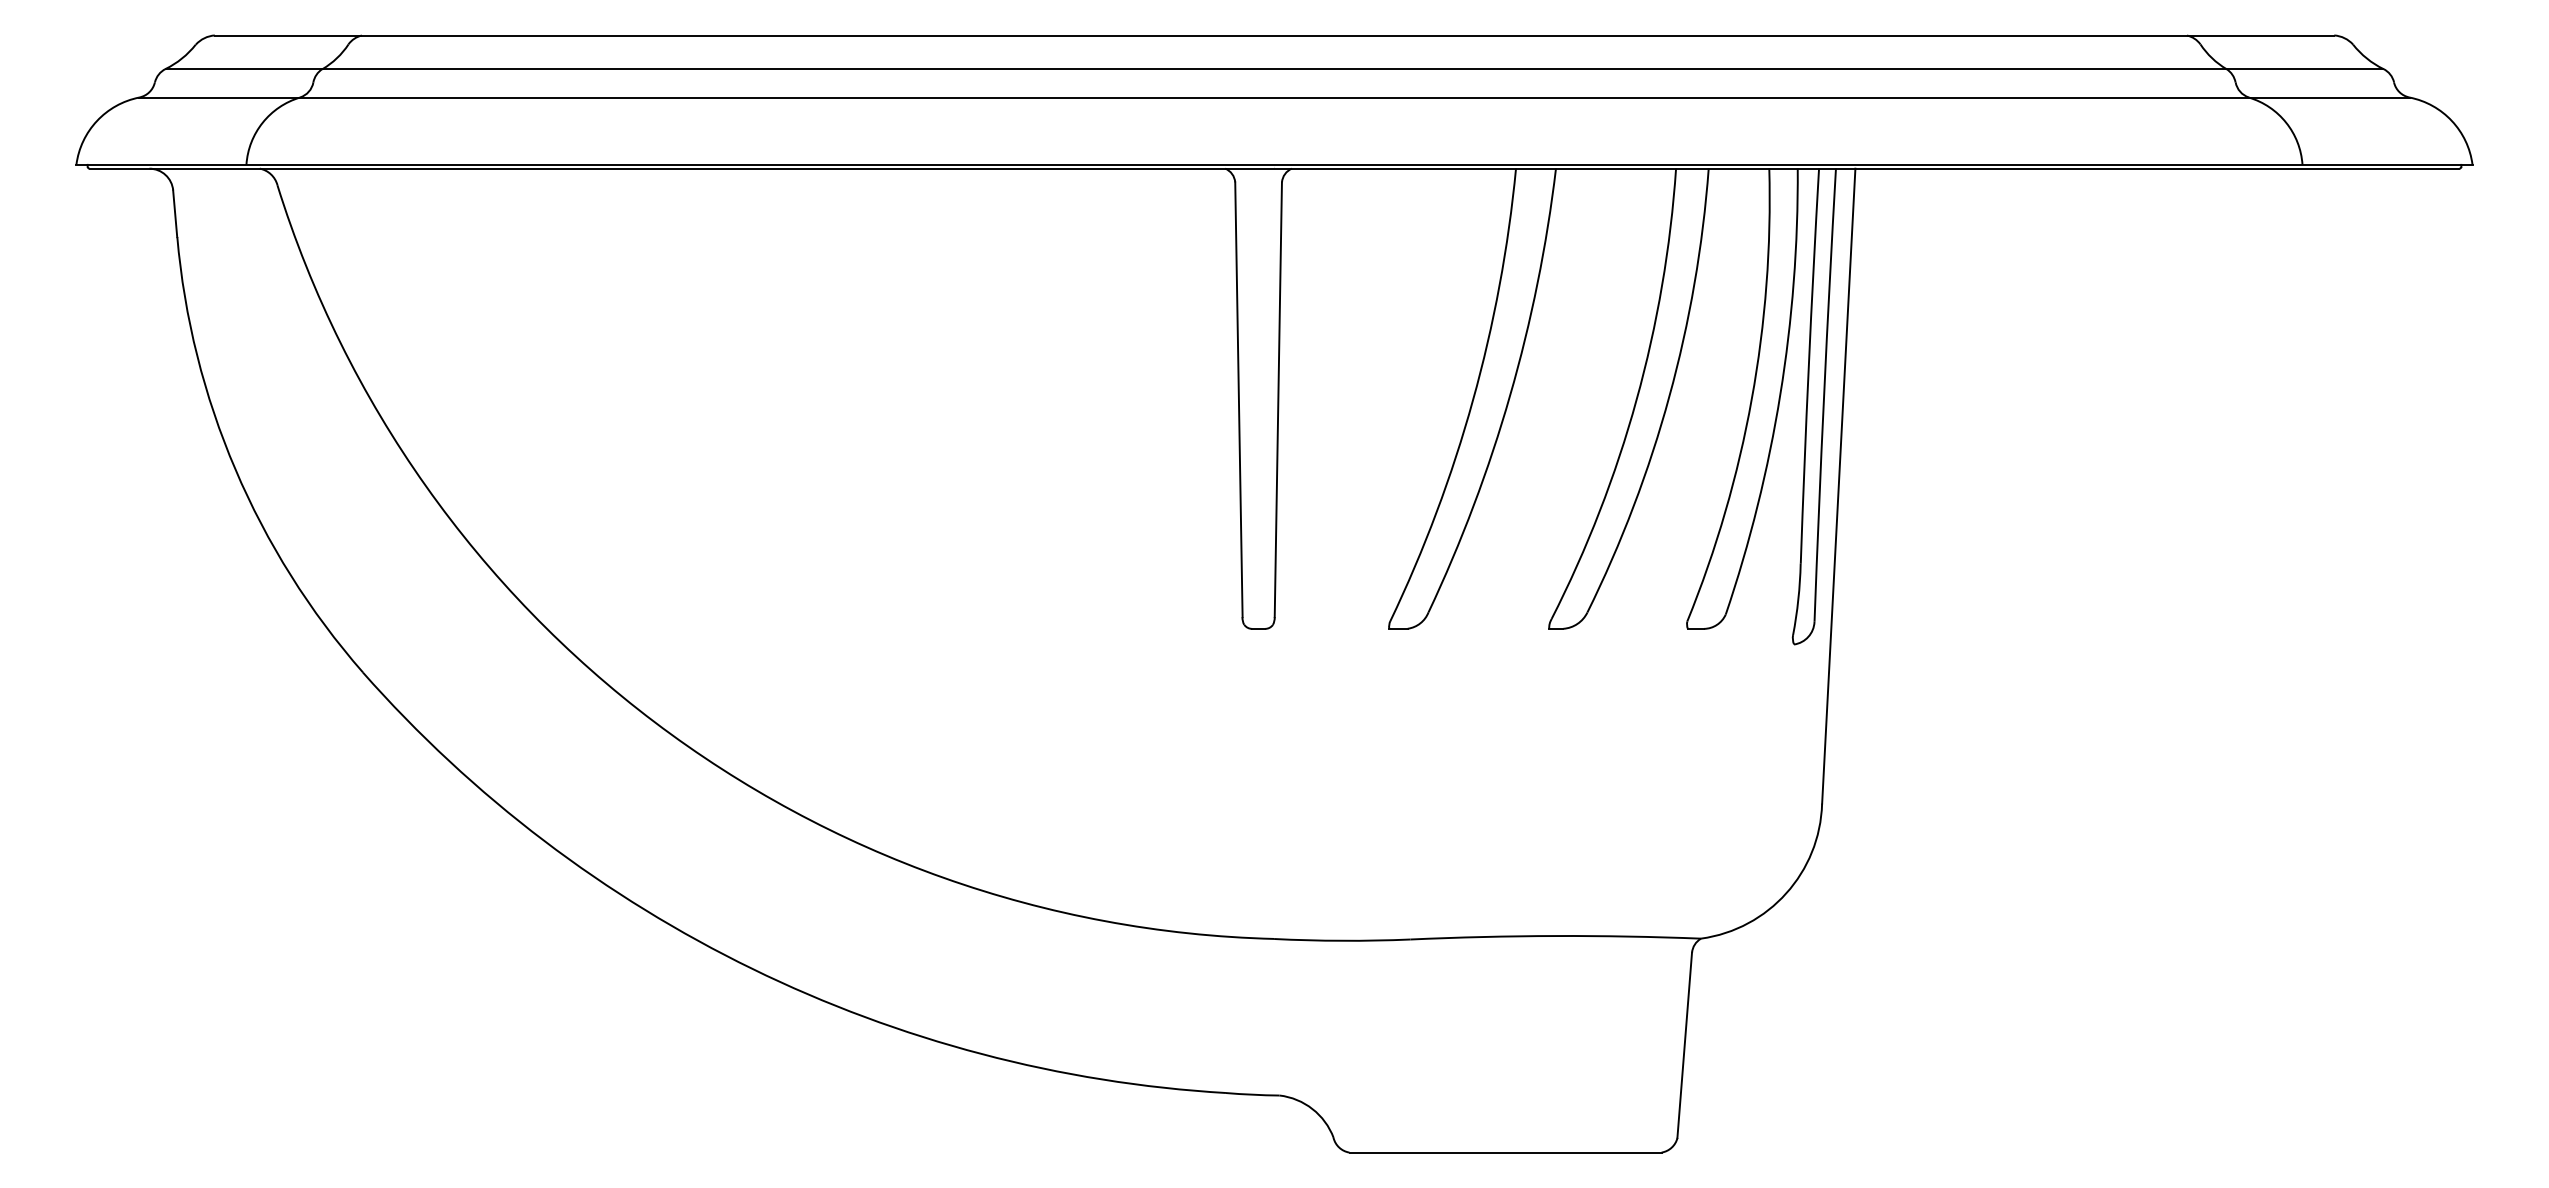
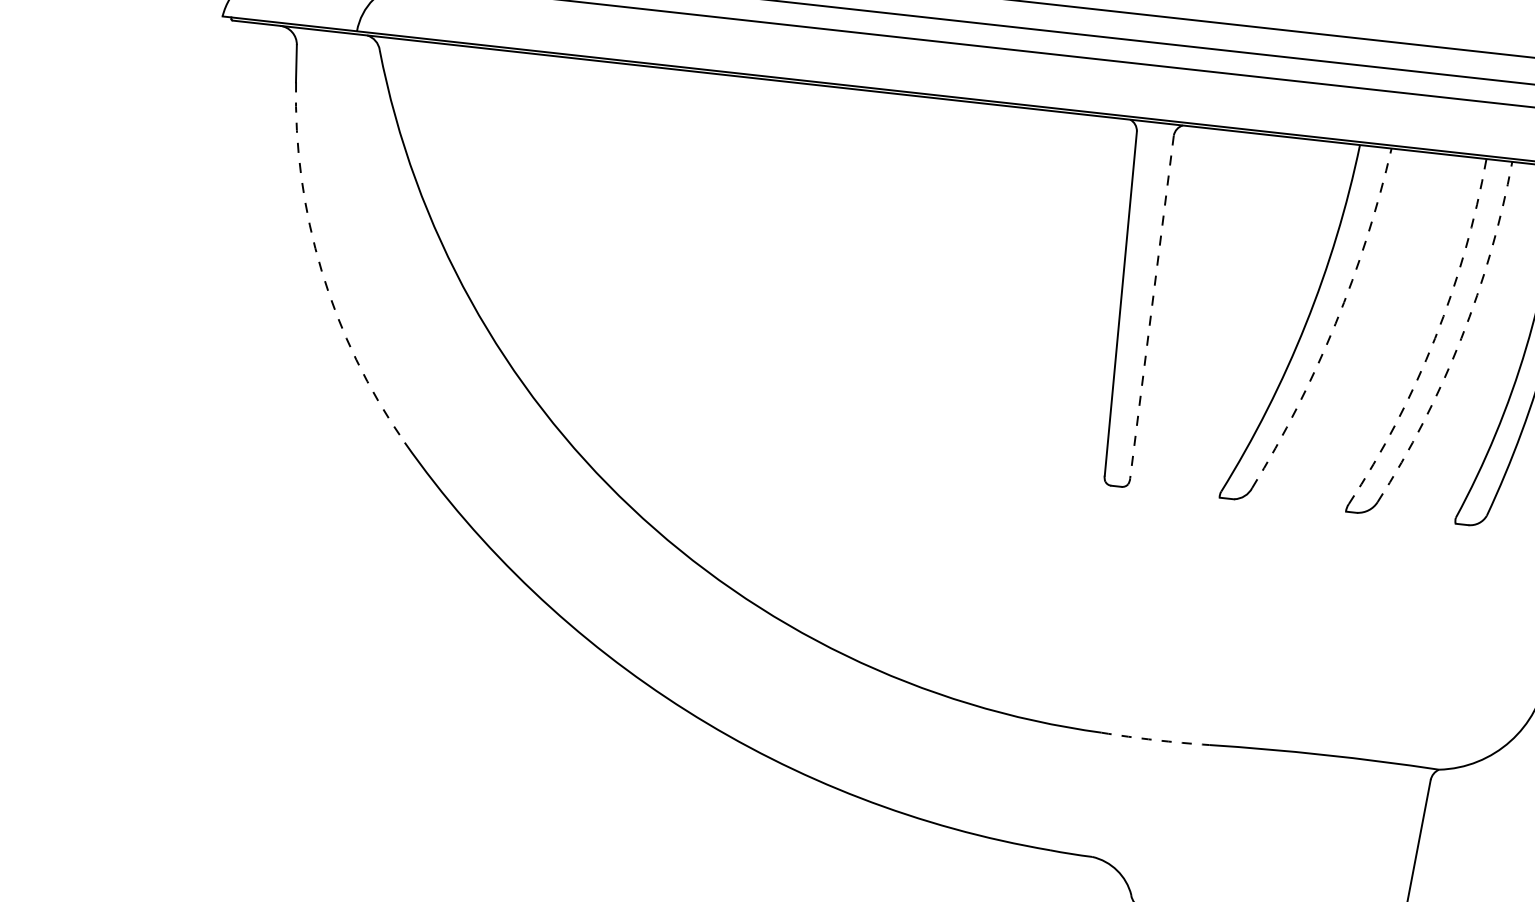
arc: (1510, 395) -> (1335, 323), solid -> dashed
arc: (1669, 396) -> (1461, 338), solid -> dashed
line: (1278, 400) -> (1152, 307), solid -> dashed
arc: (1636, 400) -> (1435, 338), solid -> dashed
arc: (235, 469) -> (321, 271), solid -> dashed
arc: (1342, 940) -> (1155, 739), solid -> dashed

